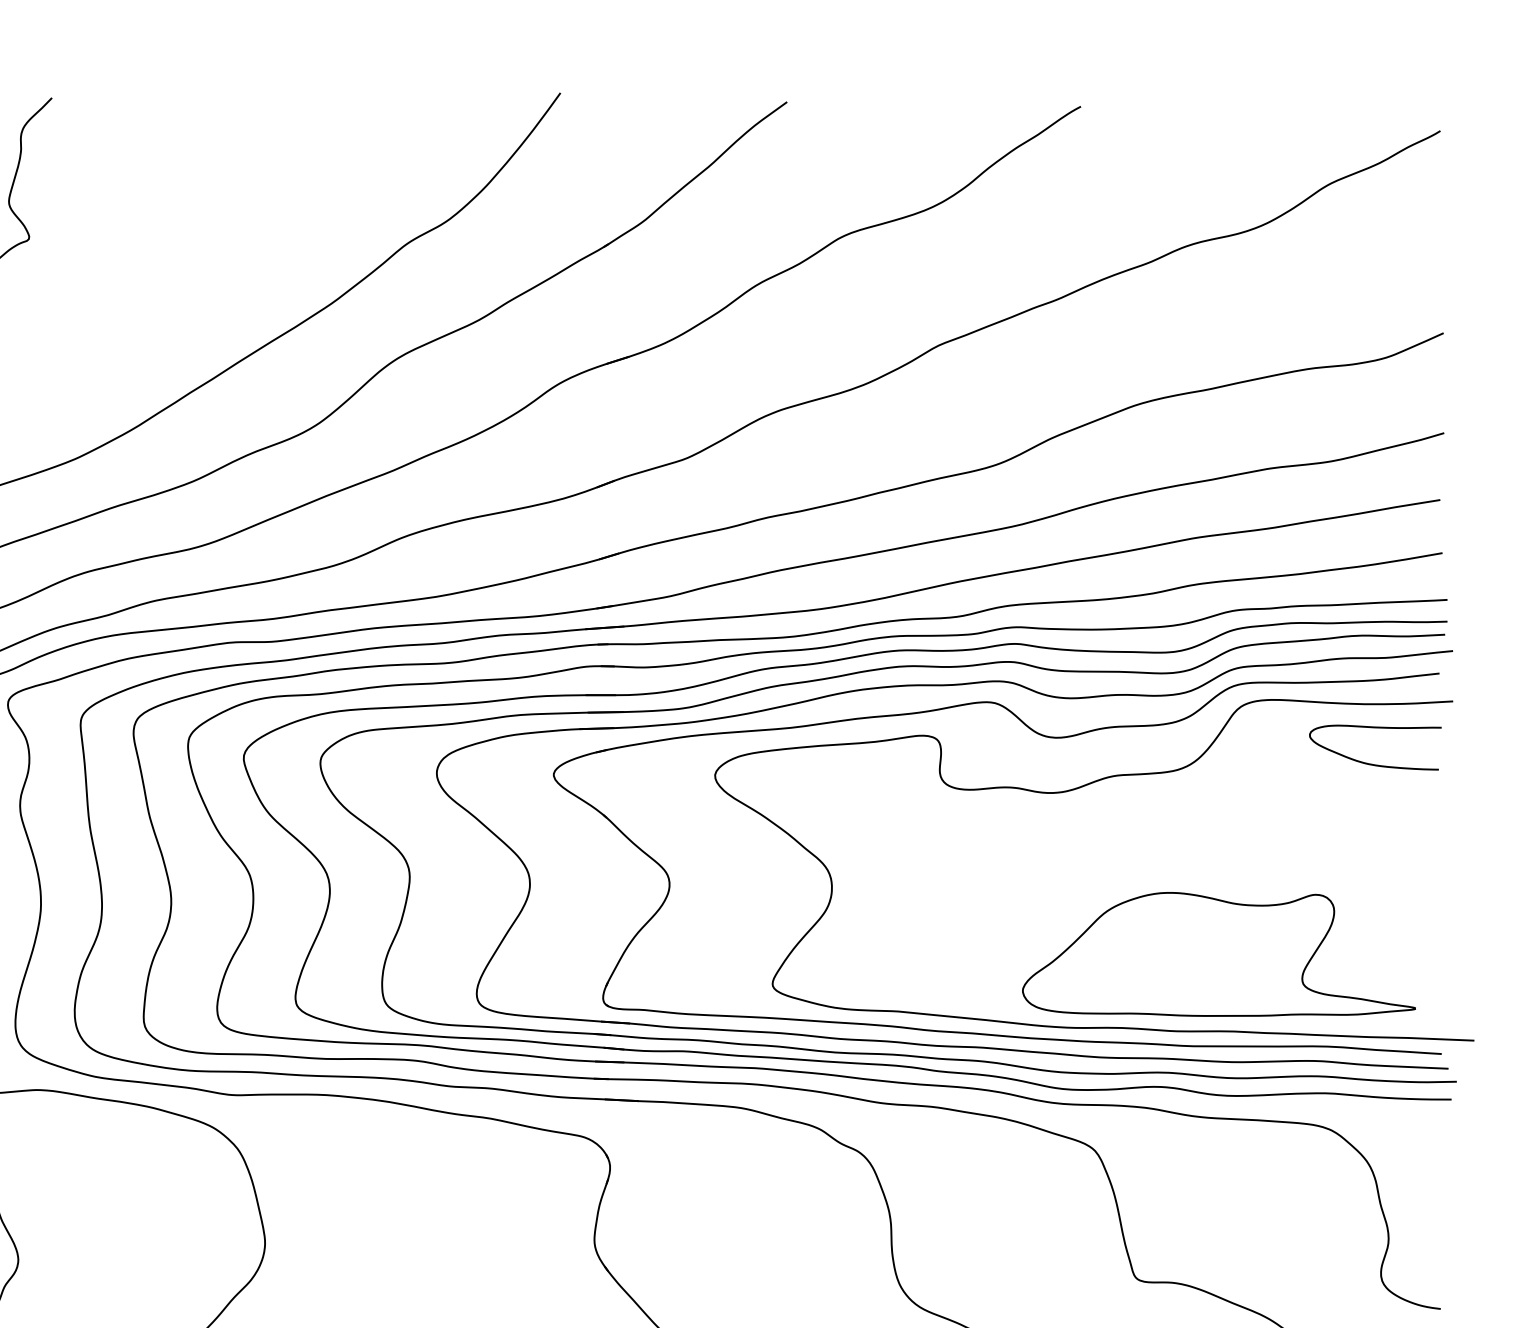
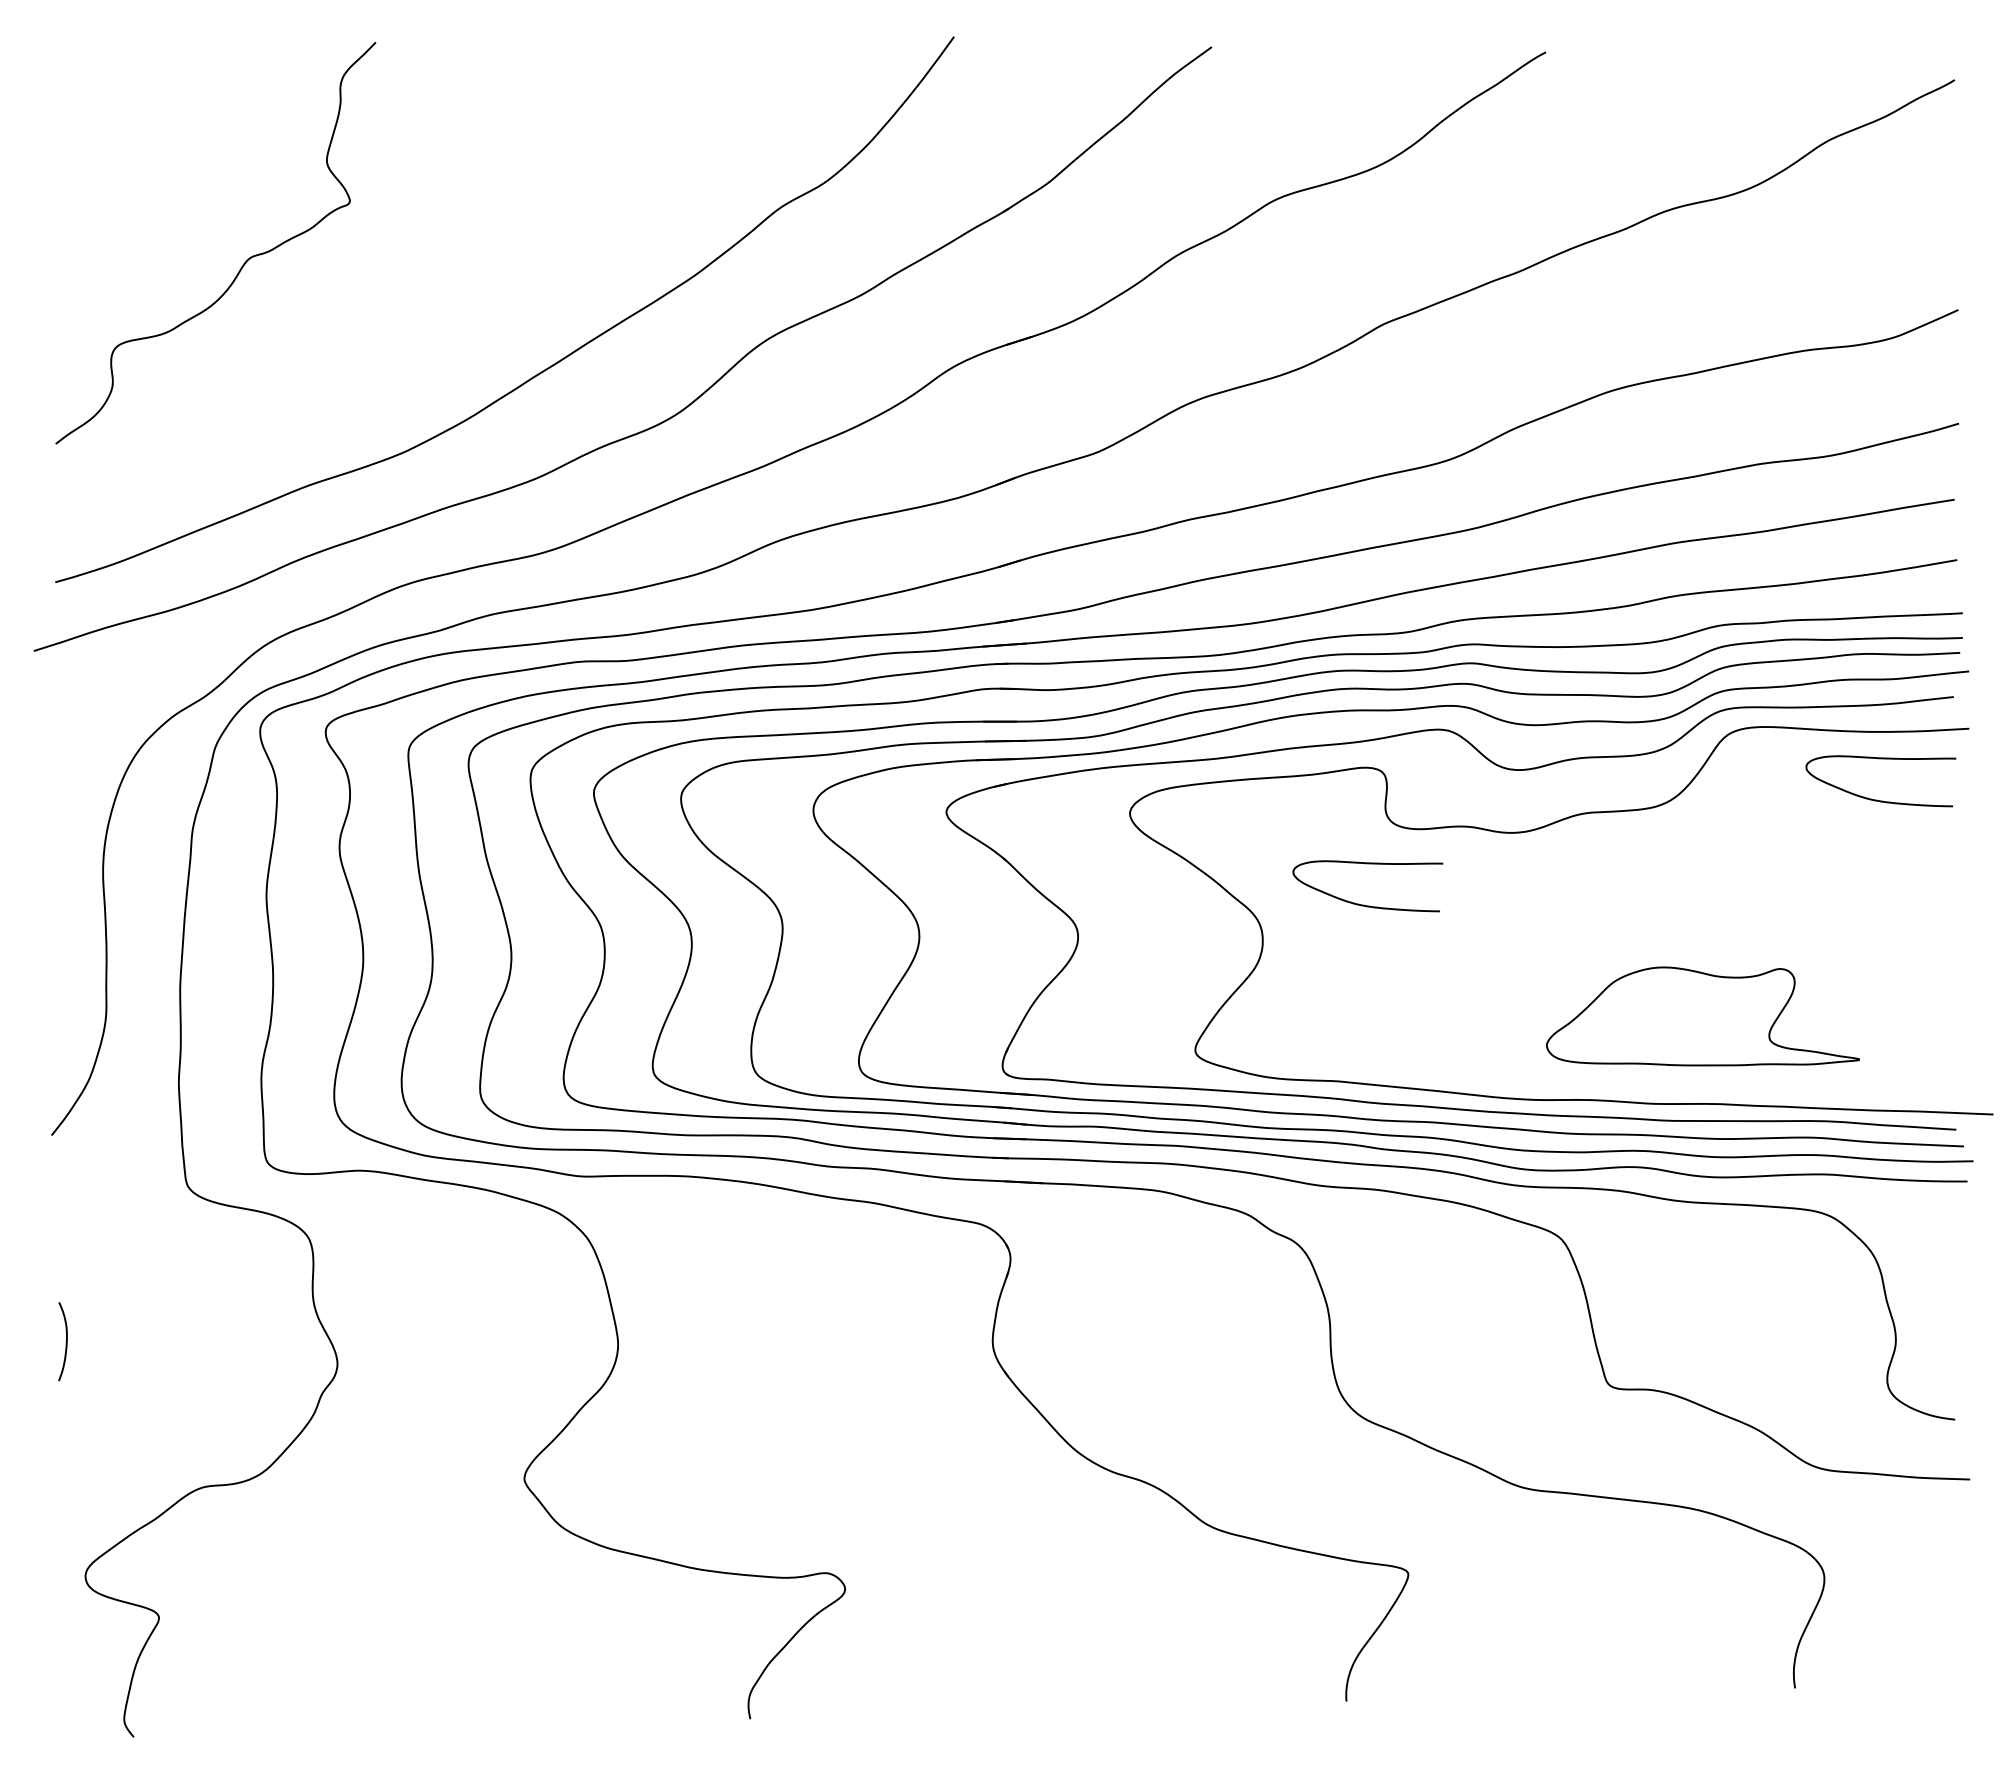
curve: (921, 855) -> (1364, 904), added
part: (1218, 954) -> (1702, 1016), size x0.7

